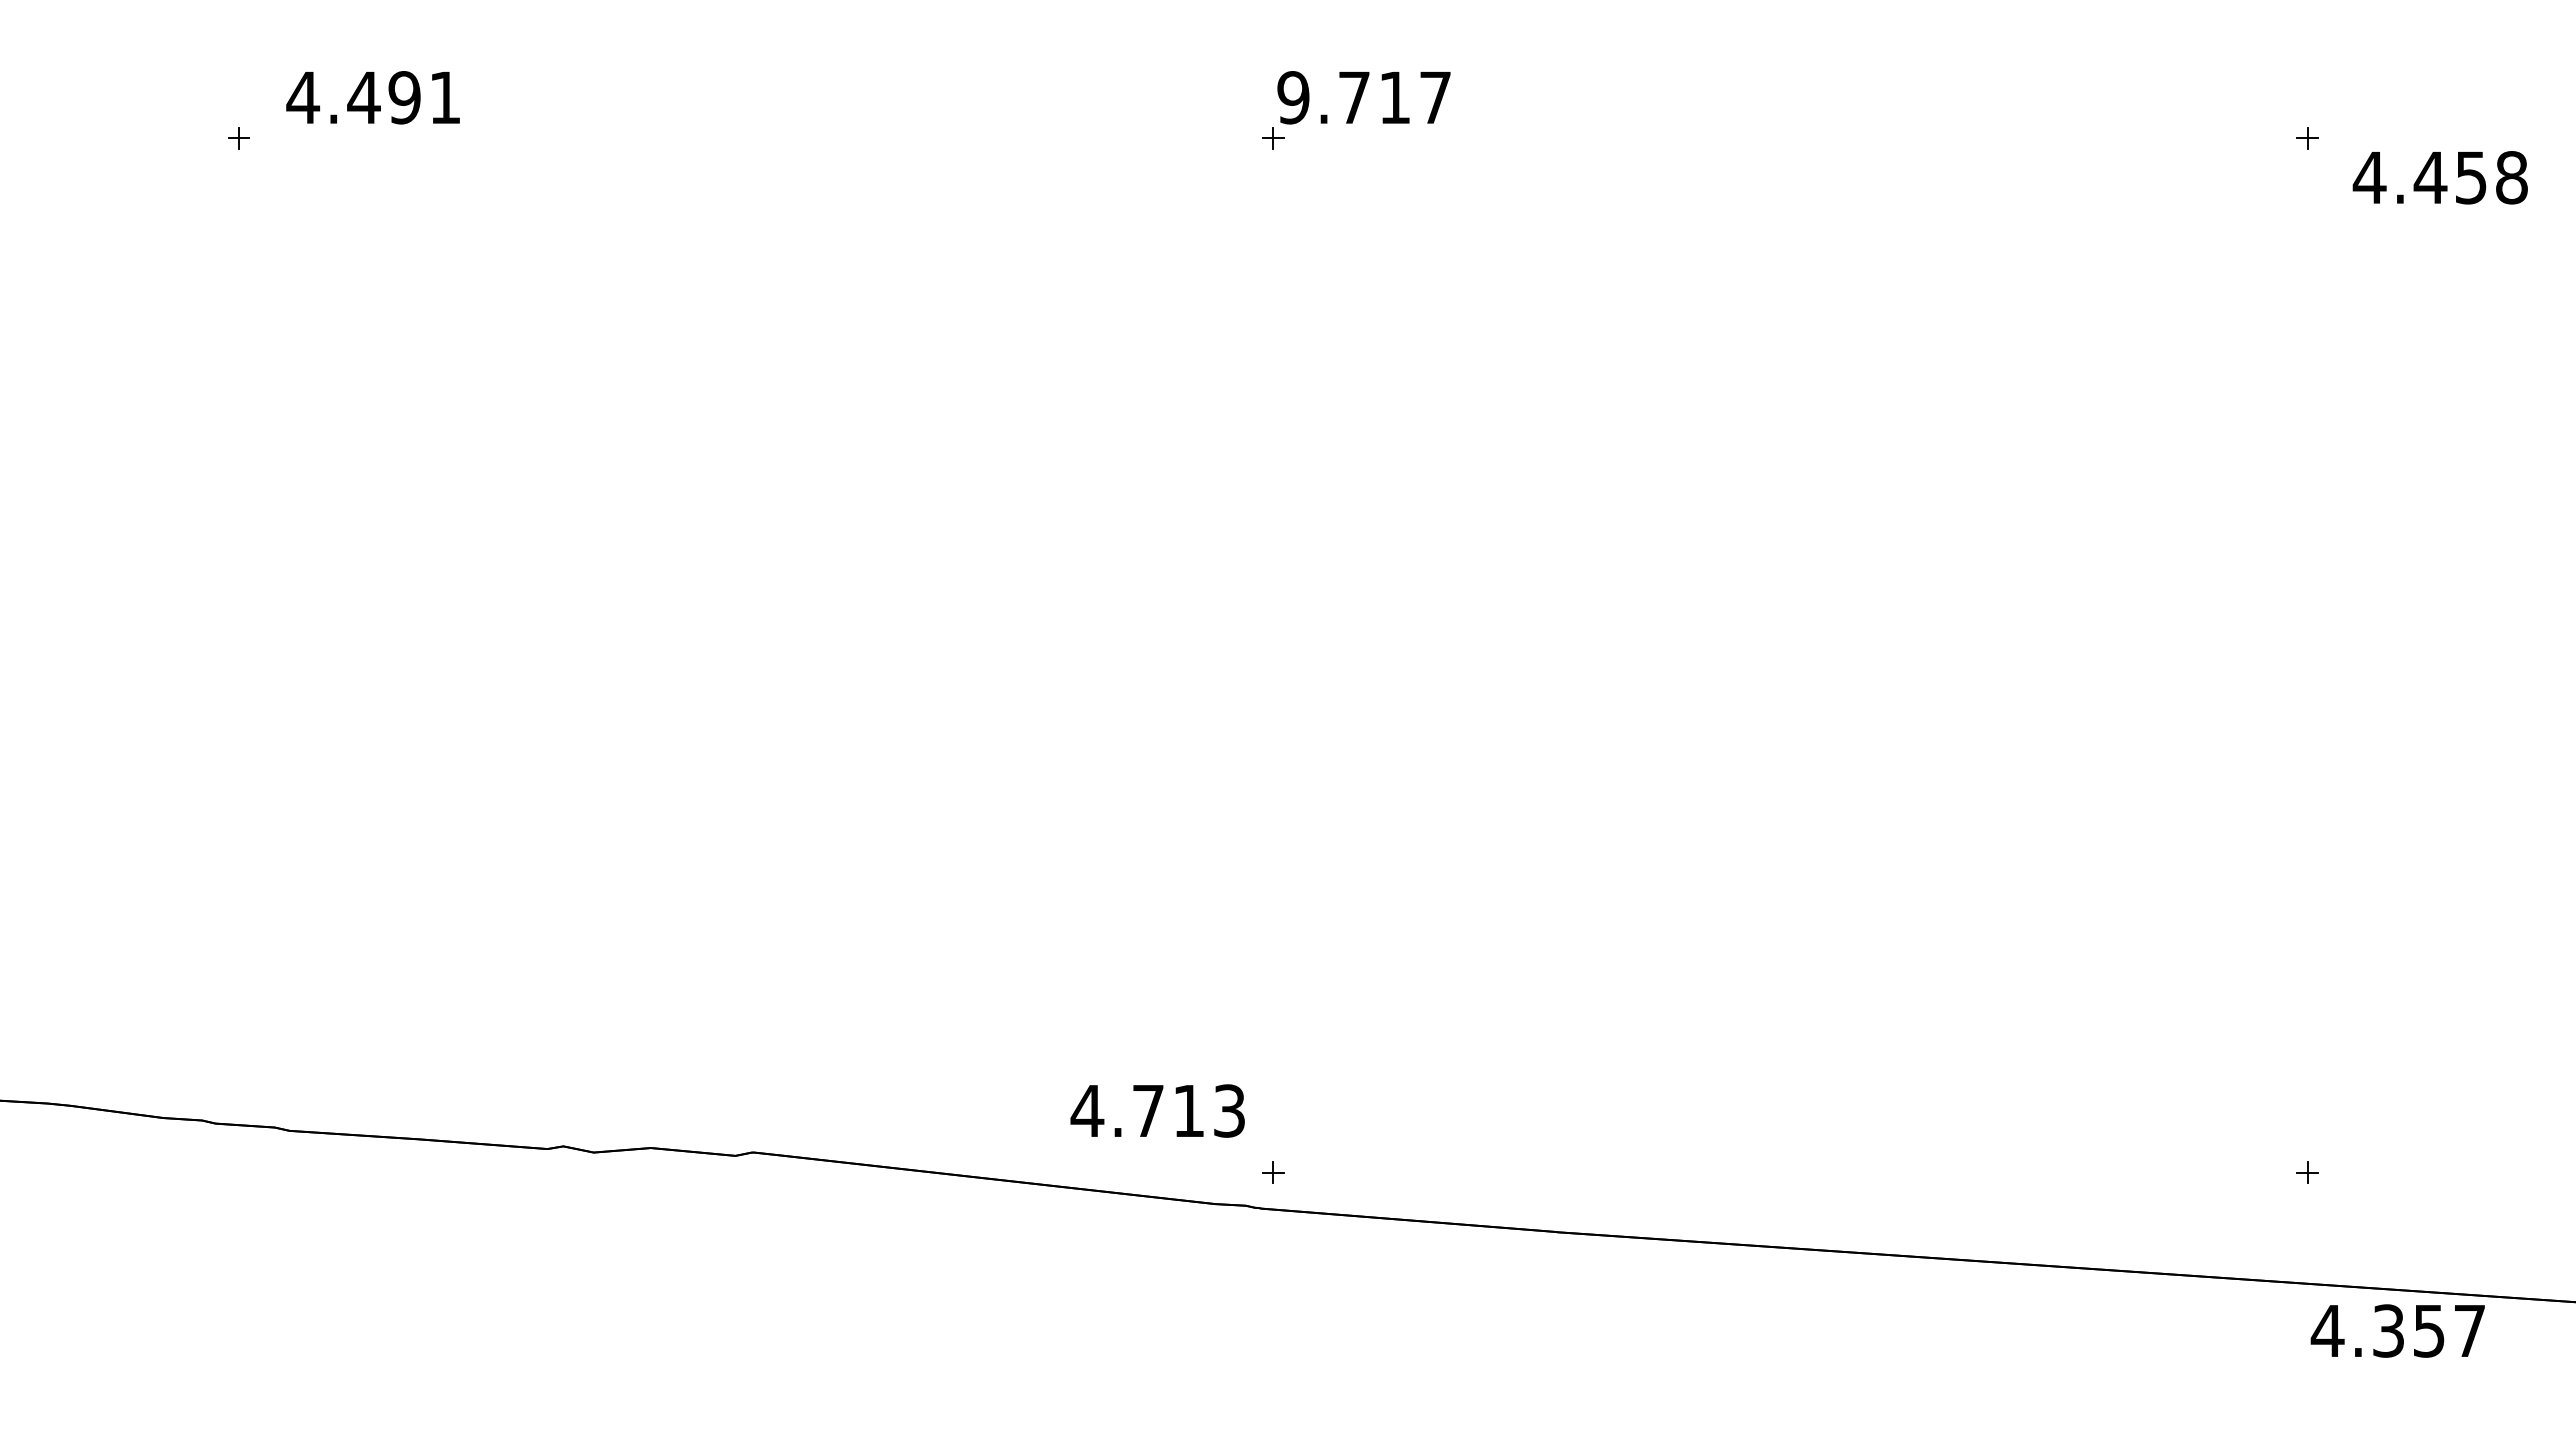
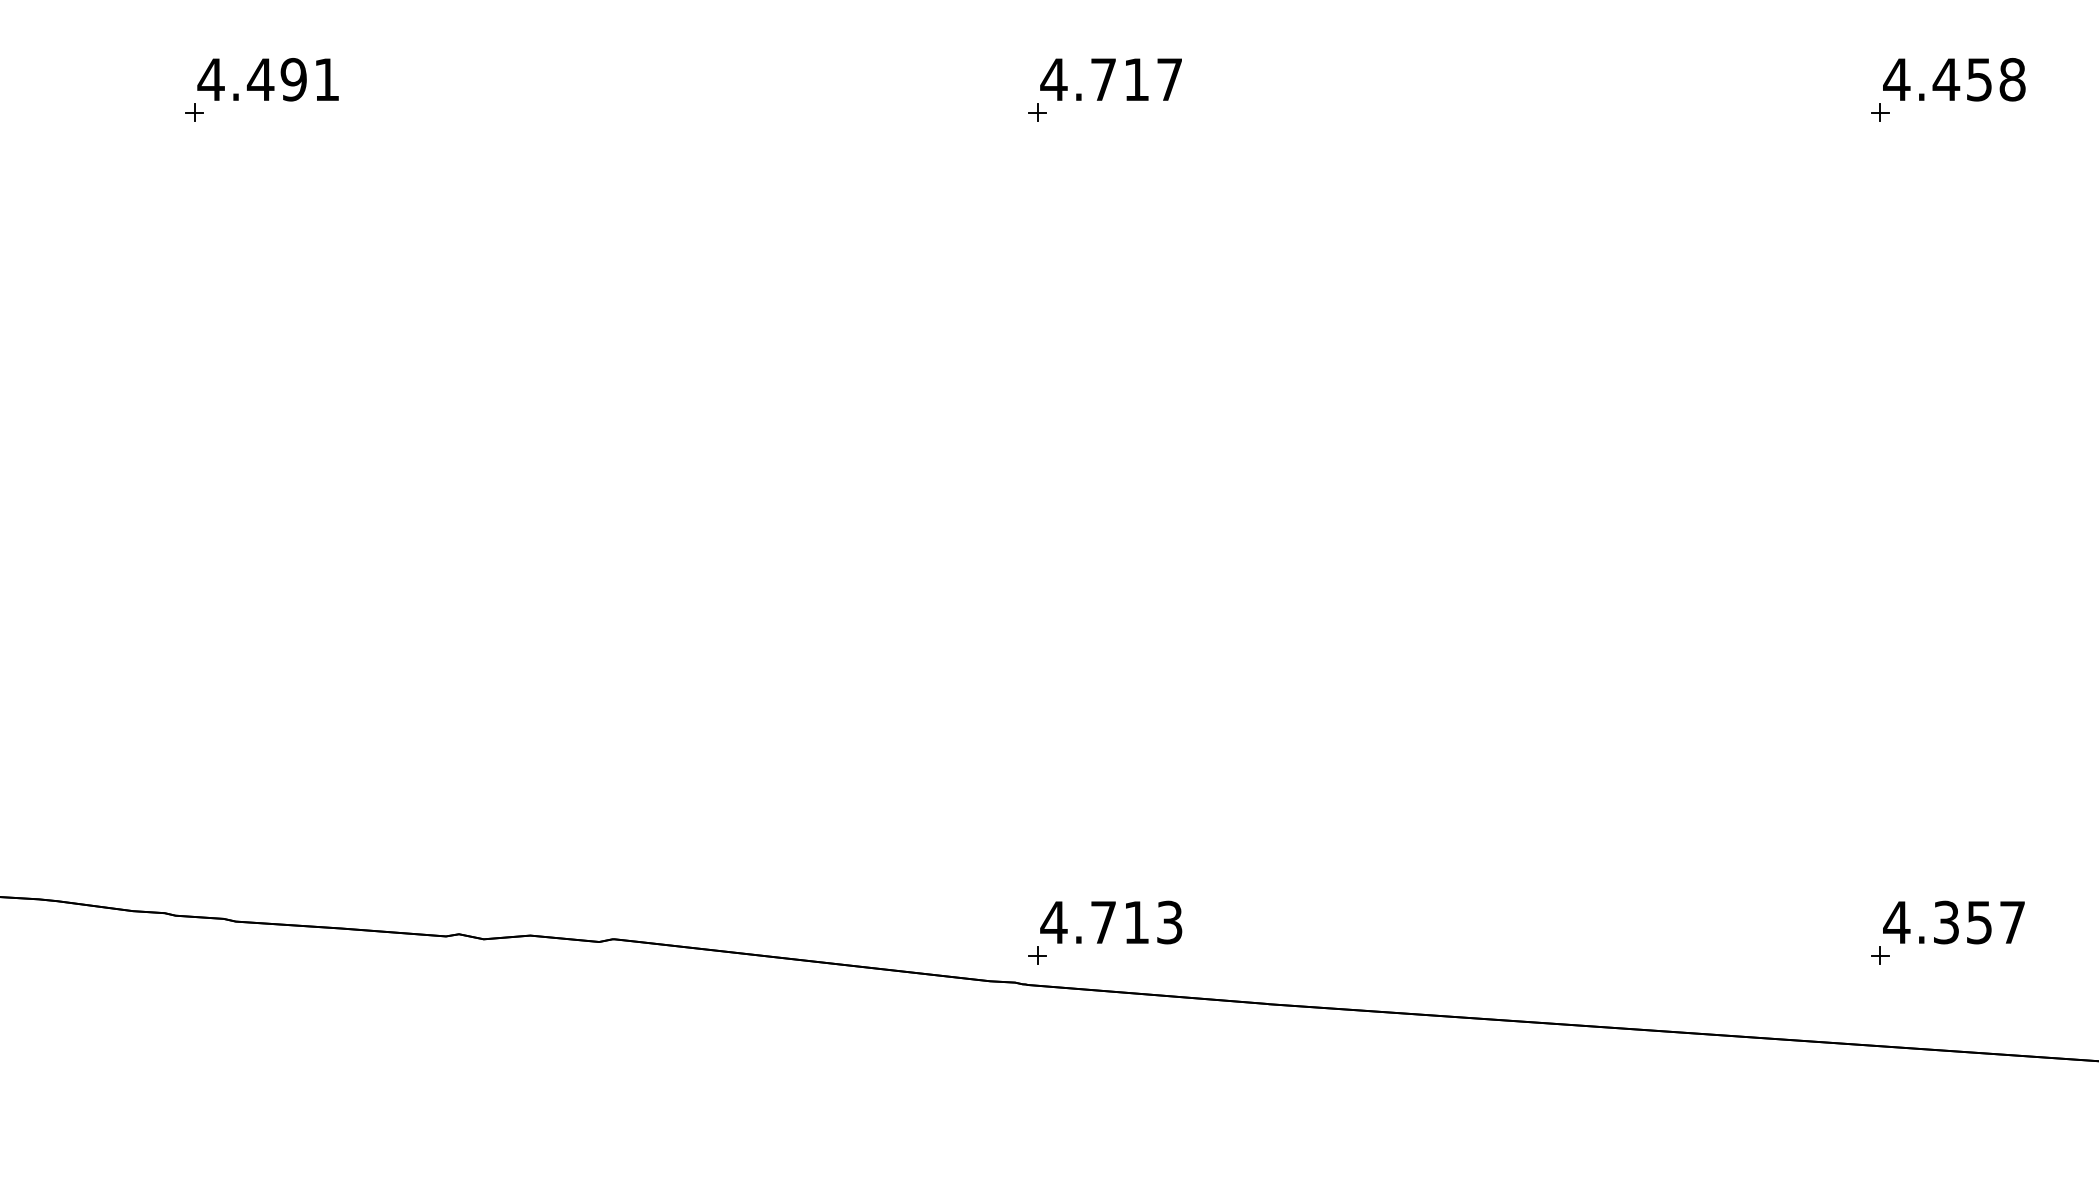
text: (372, 97) -> (267, 79), moved
text: (1293, 97) -> (1053, 79), 9.717 -> 4.717
text: (2439, 177) -> (1953, 79), moved
text: (1157, 1110) -> (1111, 922), moved
text: (2397, 1330) -> (1953, 922), moved

